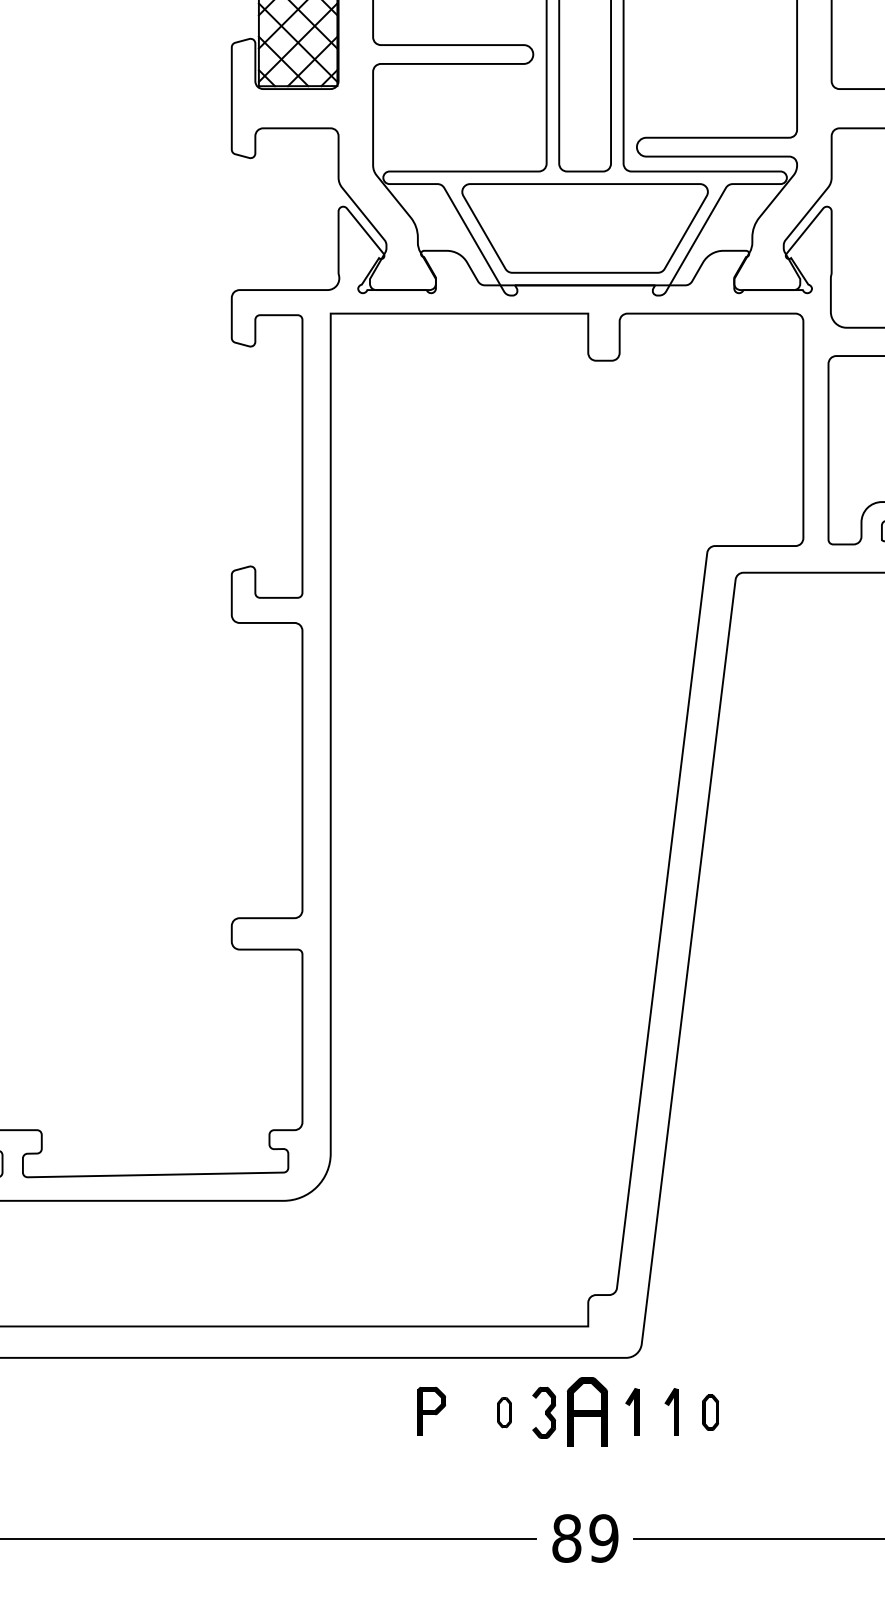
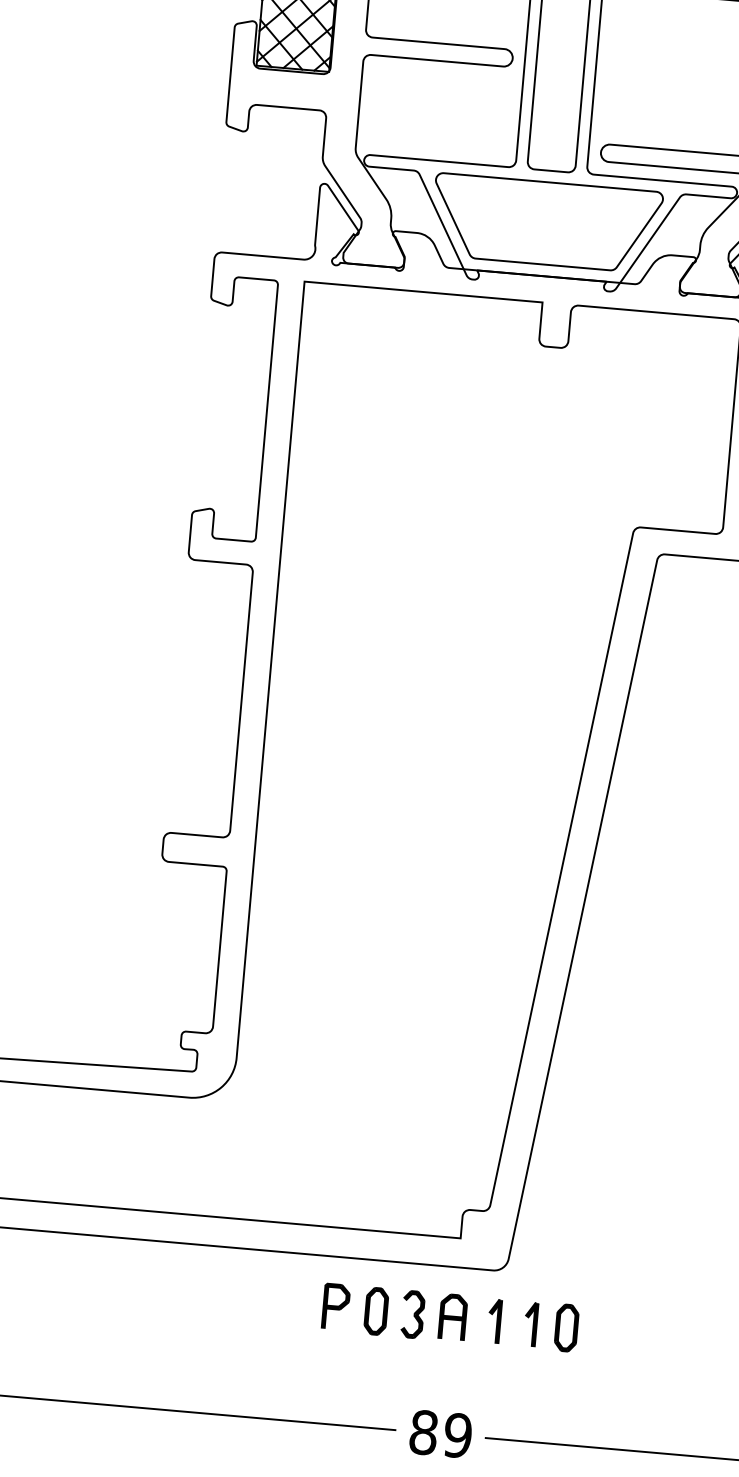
part: (587, 1410) -> (453, 1315), size x0.71
part: (431, 1411) -> (335, 1306), moved
part: (504, 1412) -> (376, 1311), size x1.67
part: (710, 1412) -> (566, 1327), size x1.43

